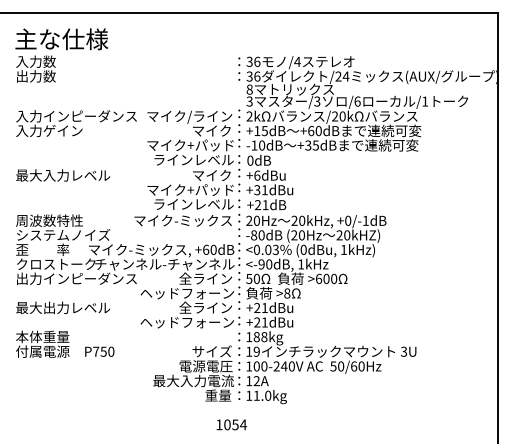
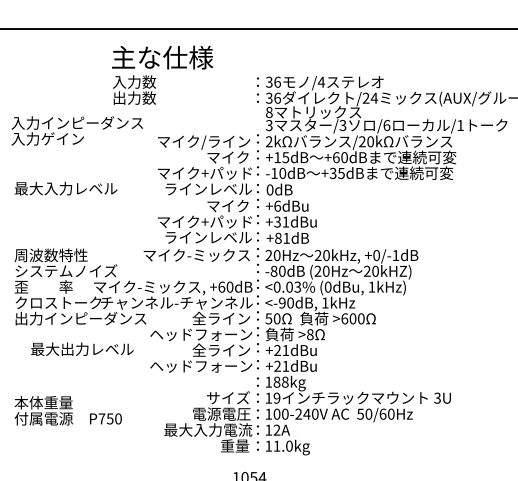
text: (61, 55) -> (162, 75), moved
text: (76, 123) -> (77, 130), moved
text: (63, 175) -> (66, 188), moved
text: (258, 205) -> (278, 238), +21dB -> +81dB
text: (63, 307) -> (82, 348), moved
text: (65, 343) -> (68, 409), moved

